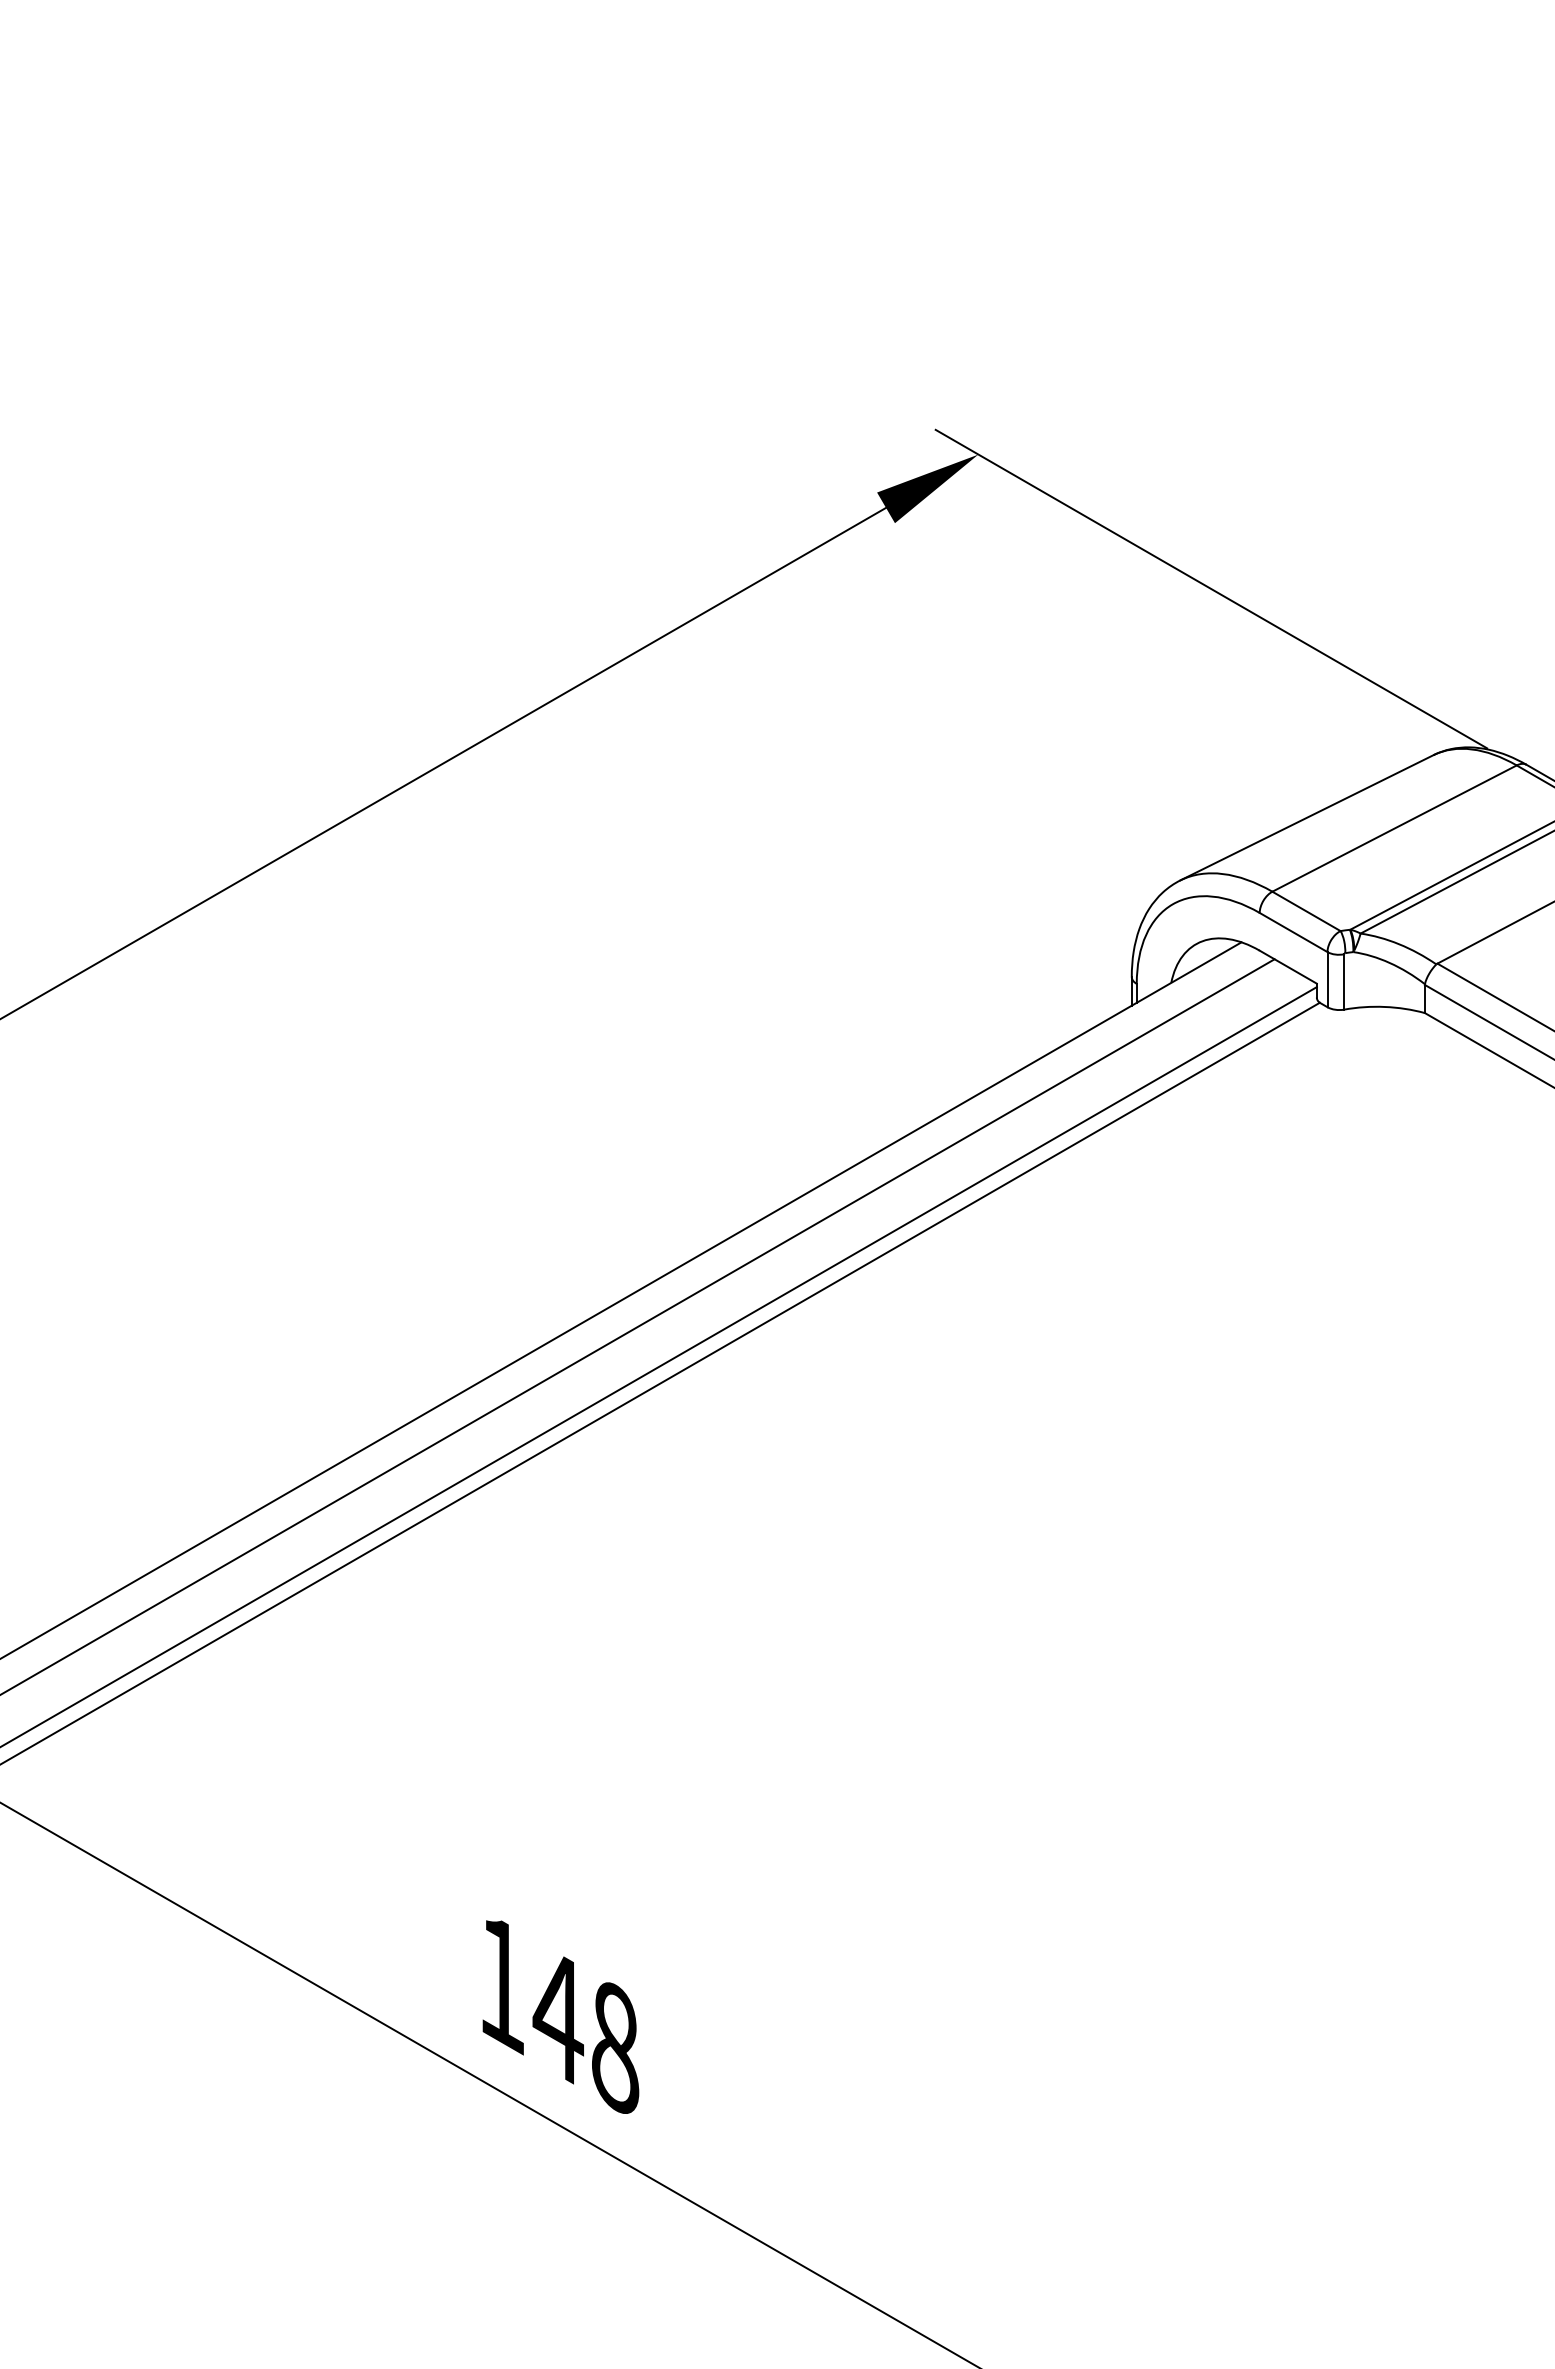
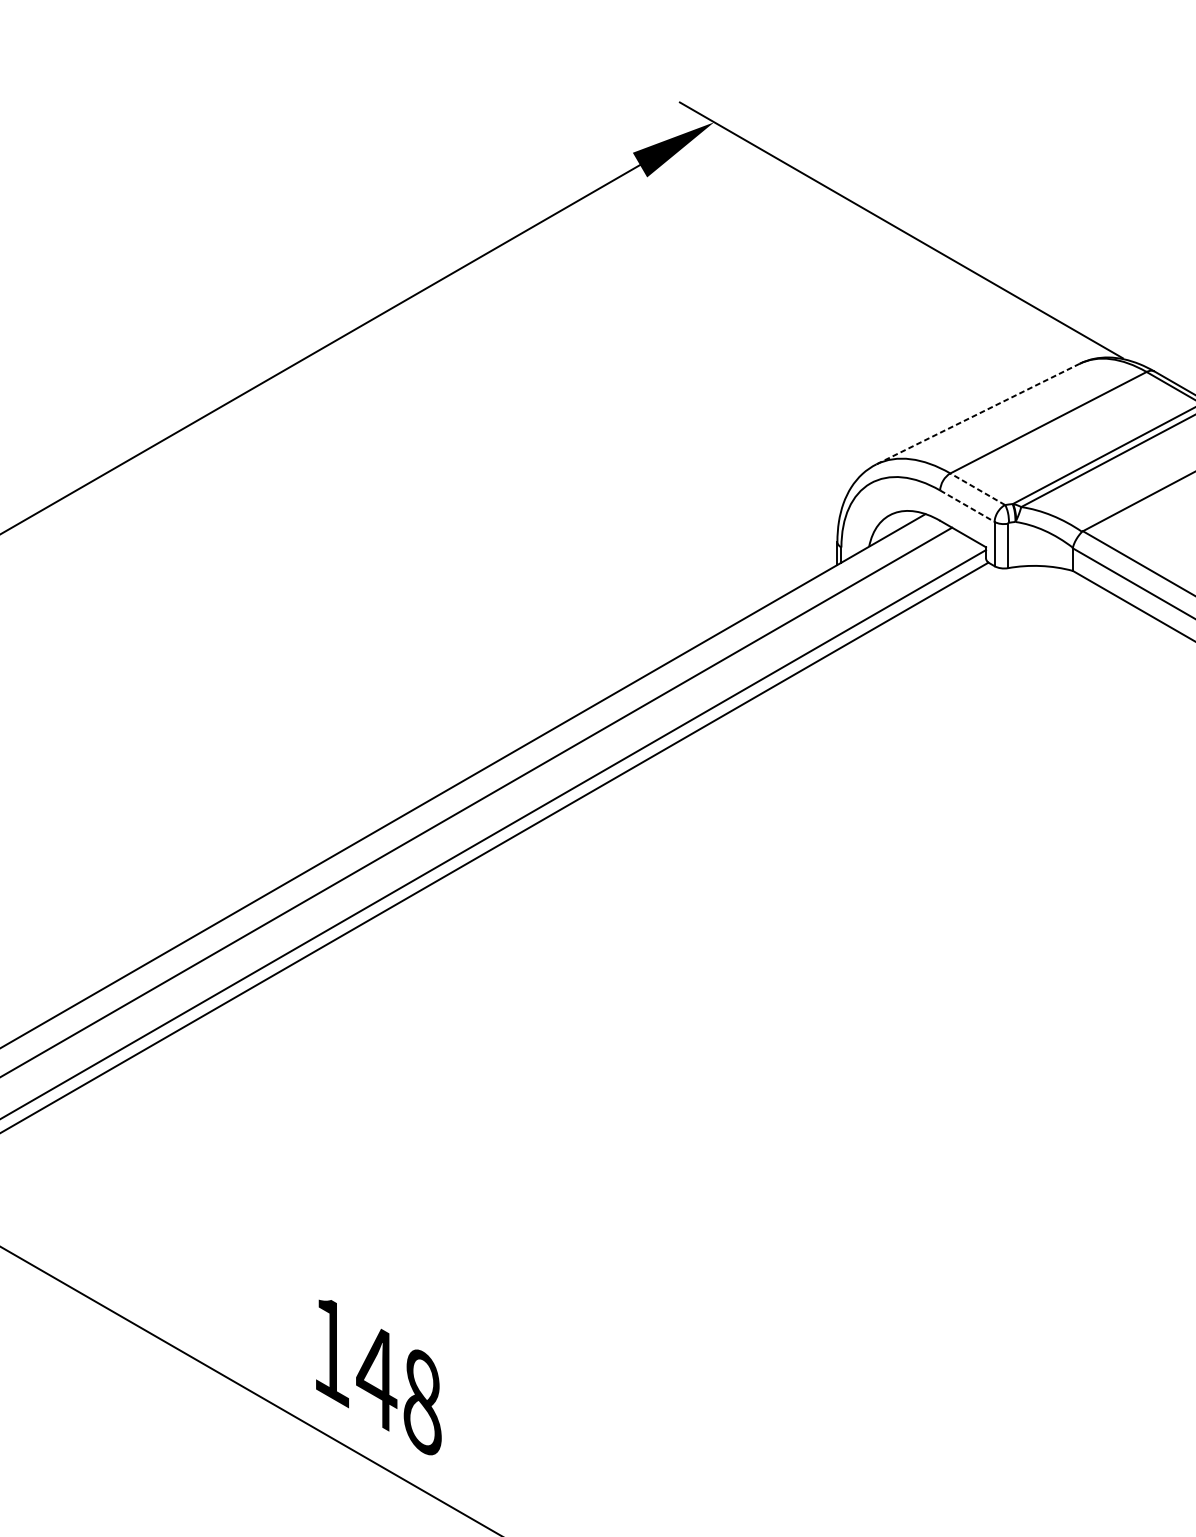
line: (1306, 817) -> (977, 413), solid -> dashed
line: (1306, 911) -> (977, 489), solid -> dashed
line: (1294, 932) -> (968, 506), solid -> dashed

